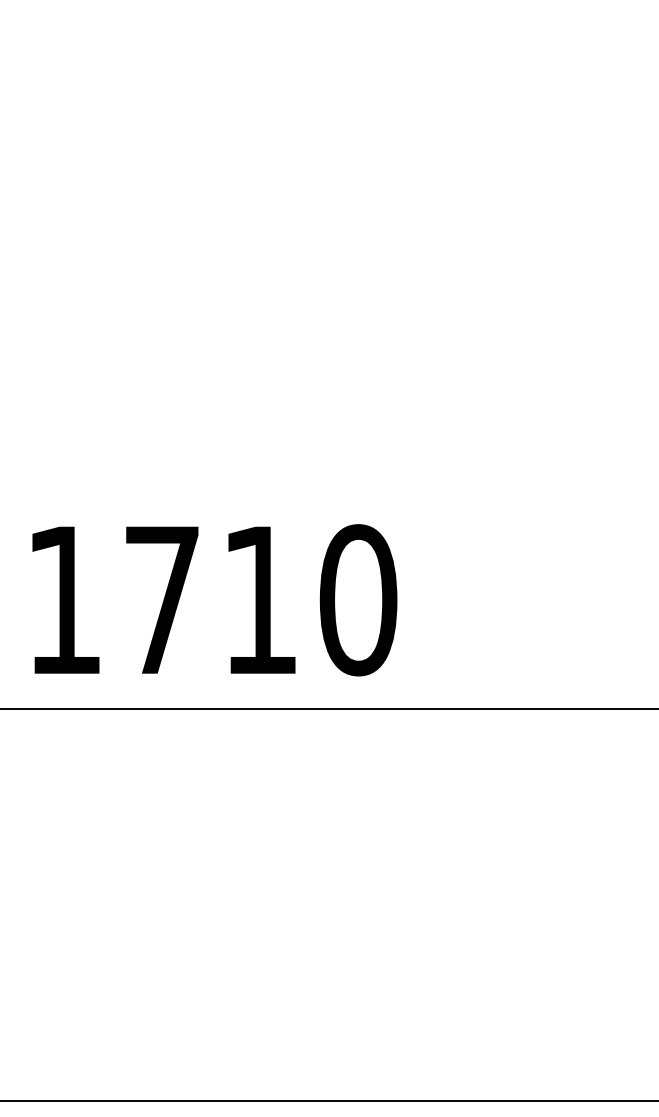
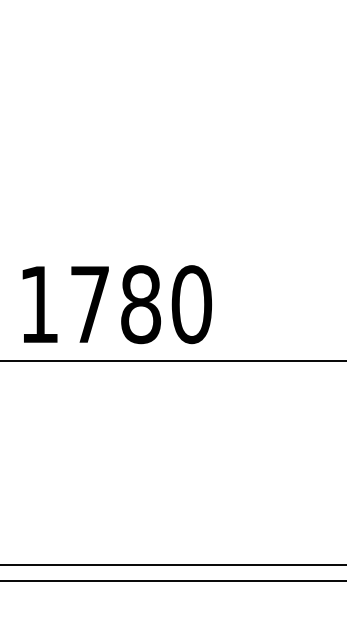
text: (261, 600) -> (141, 304), 1710 -> 1780

